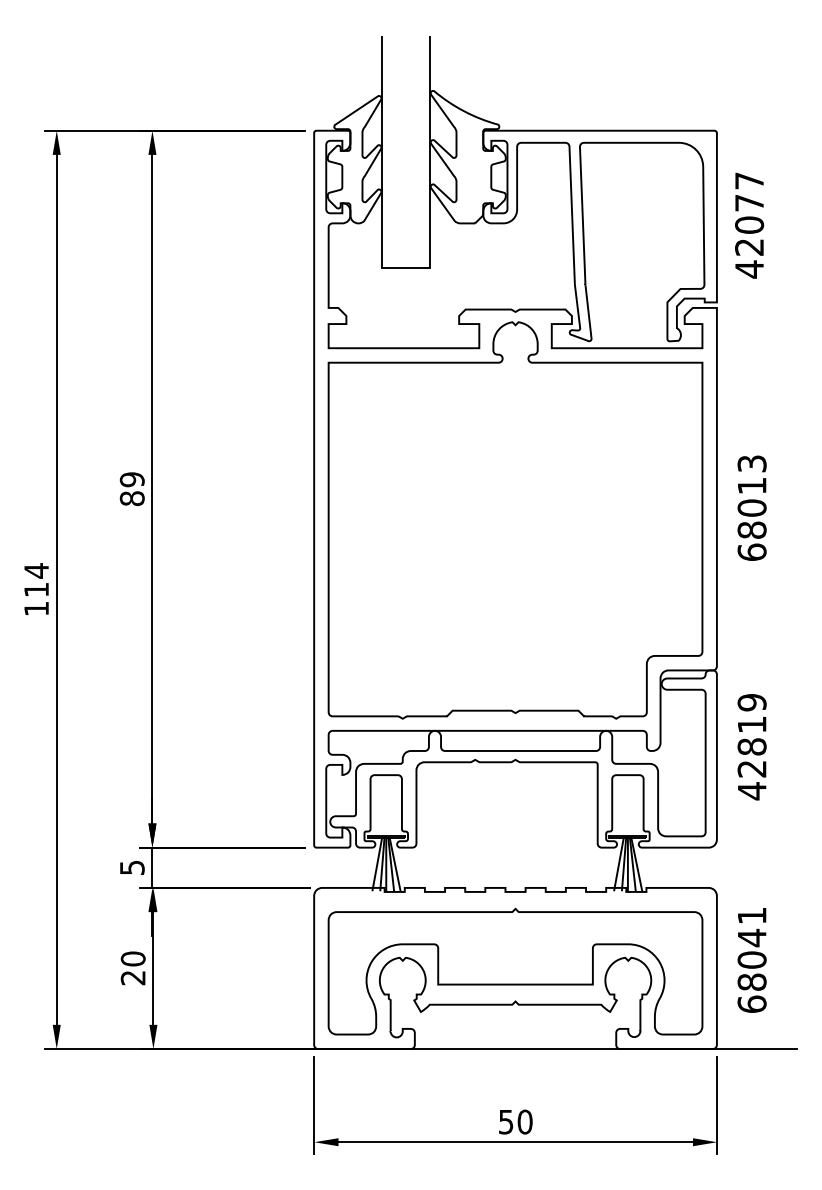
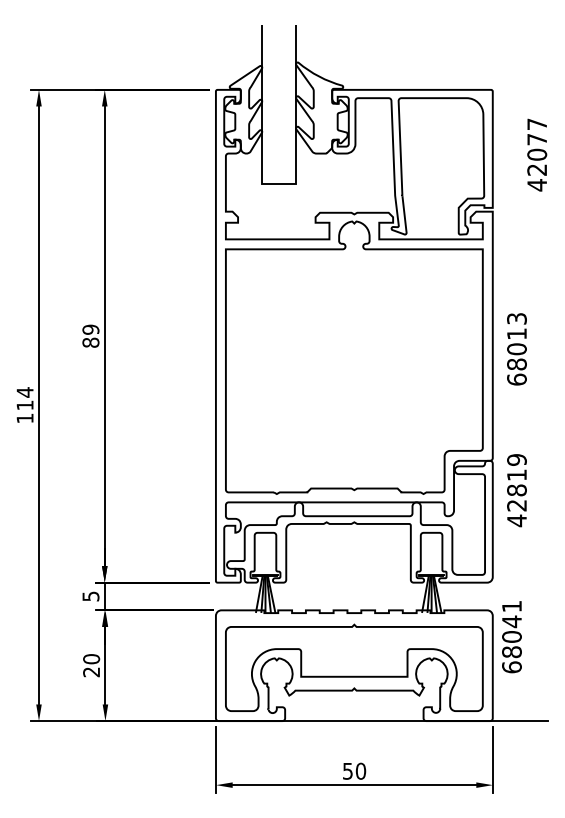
text: (749, 224) -> (537, 154), moved
text: (751, 747) -> (516, 490), moved
text: (751, 960) -> (511, 637), moved

